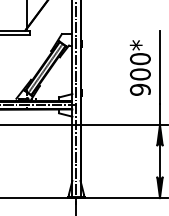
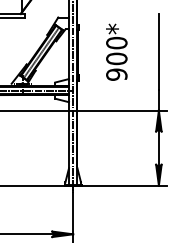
text: (140, 67) -> (116, 51), moved

